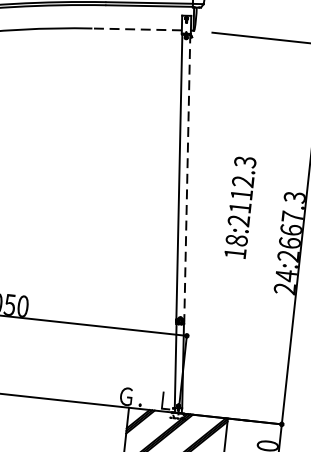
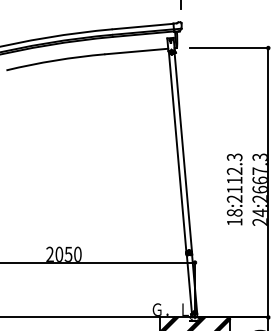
line: (136, 29) -> (136, 51), dashed -> solid
line: (187, 178) -> (183, 152), dashed -> solid
text: (240, 207) -> (234, 189), moved

